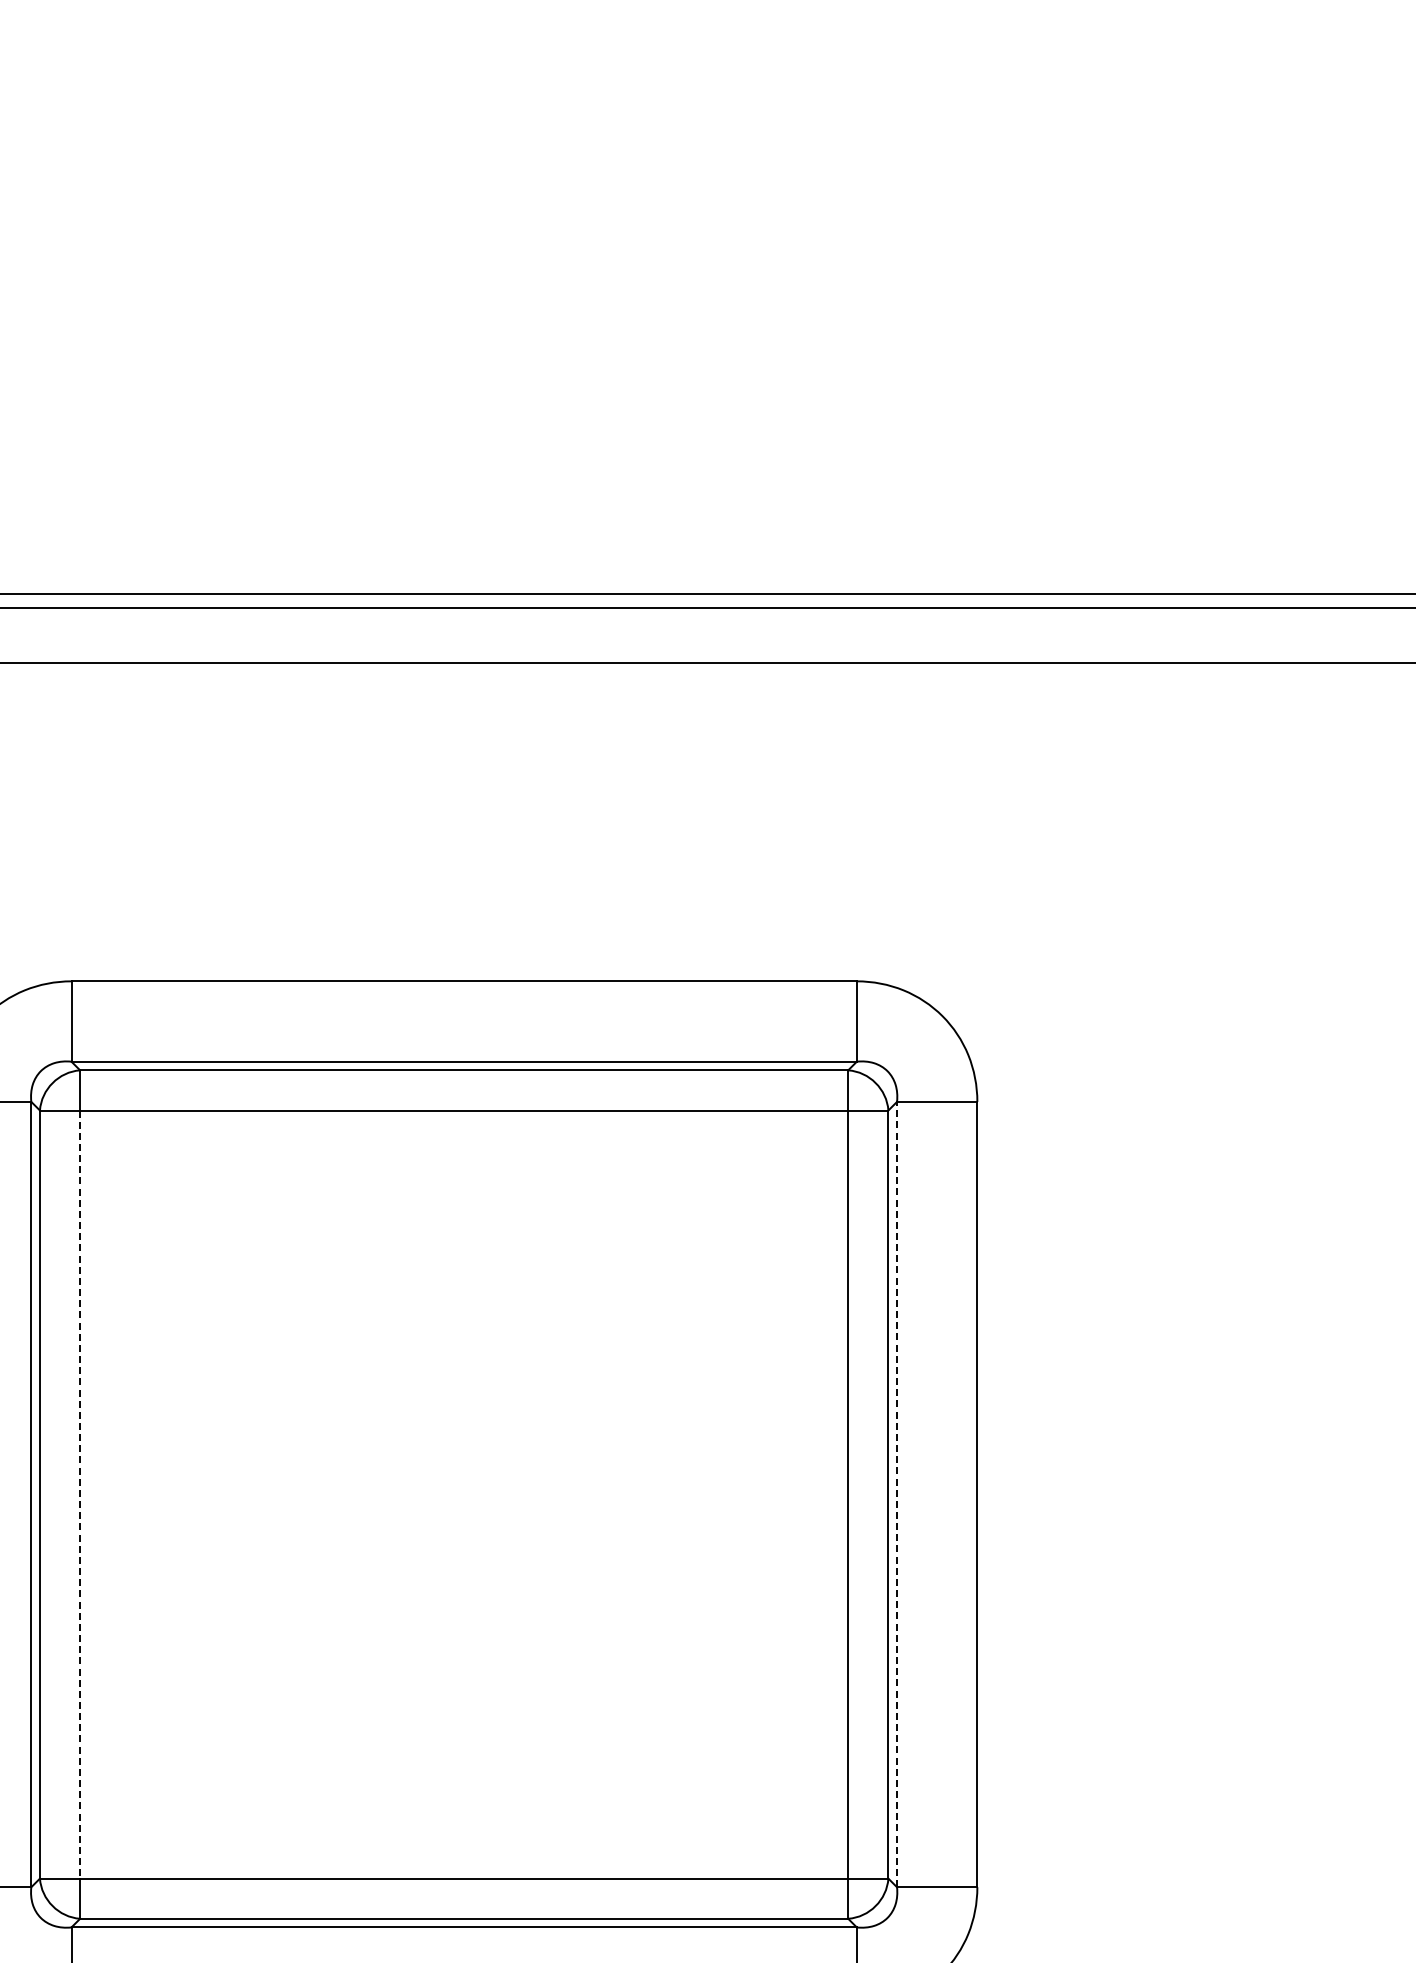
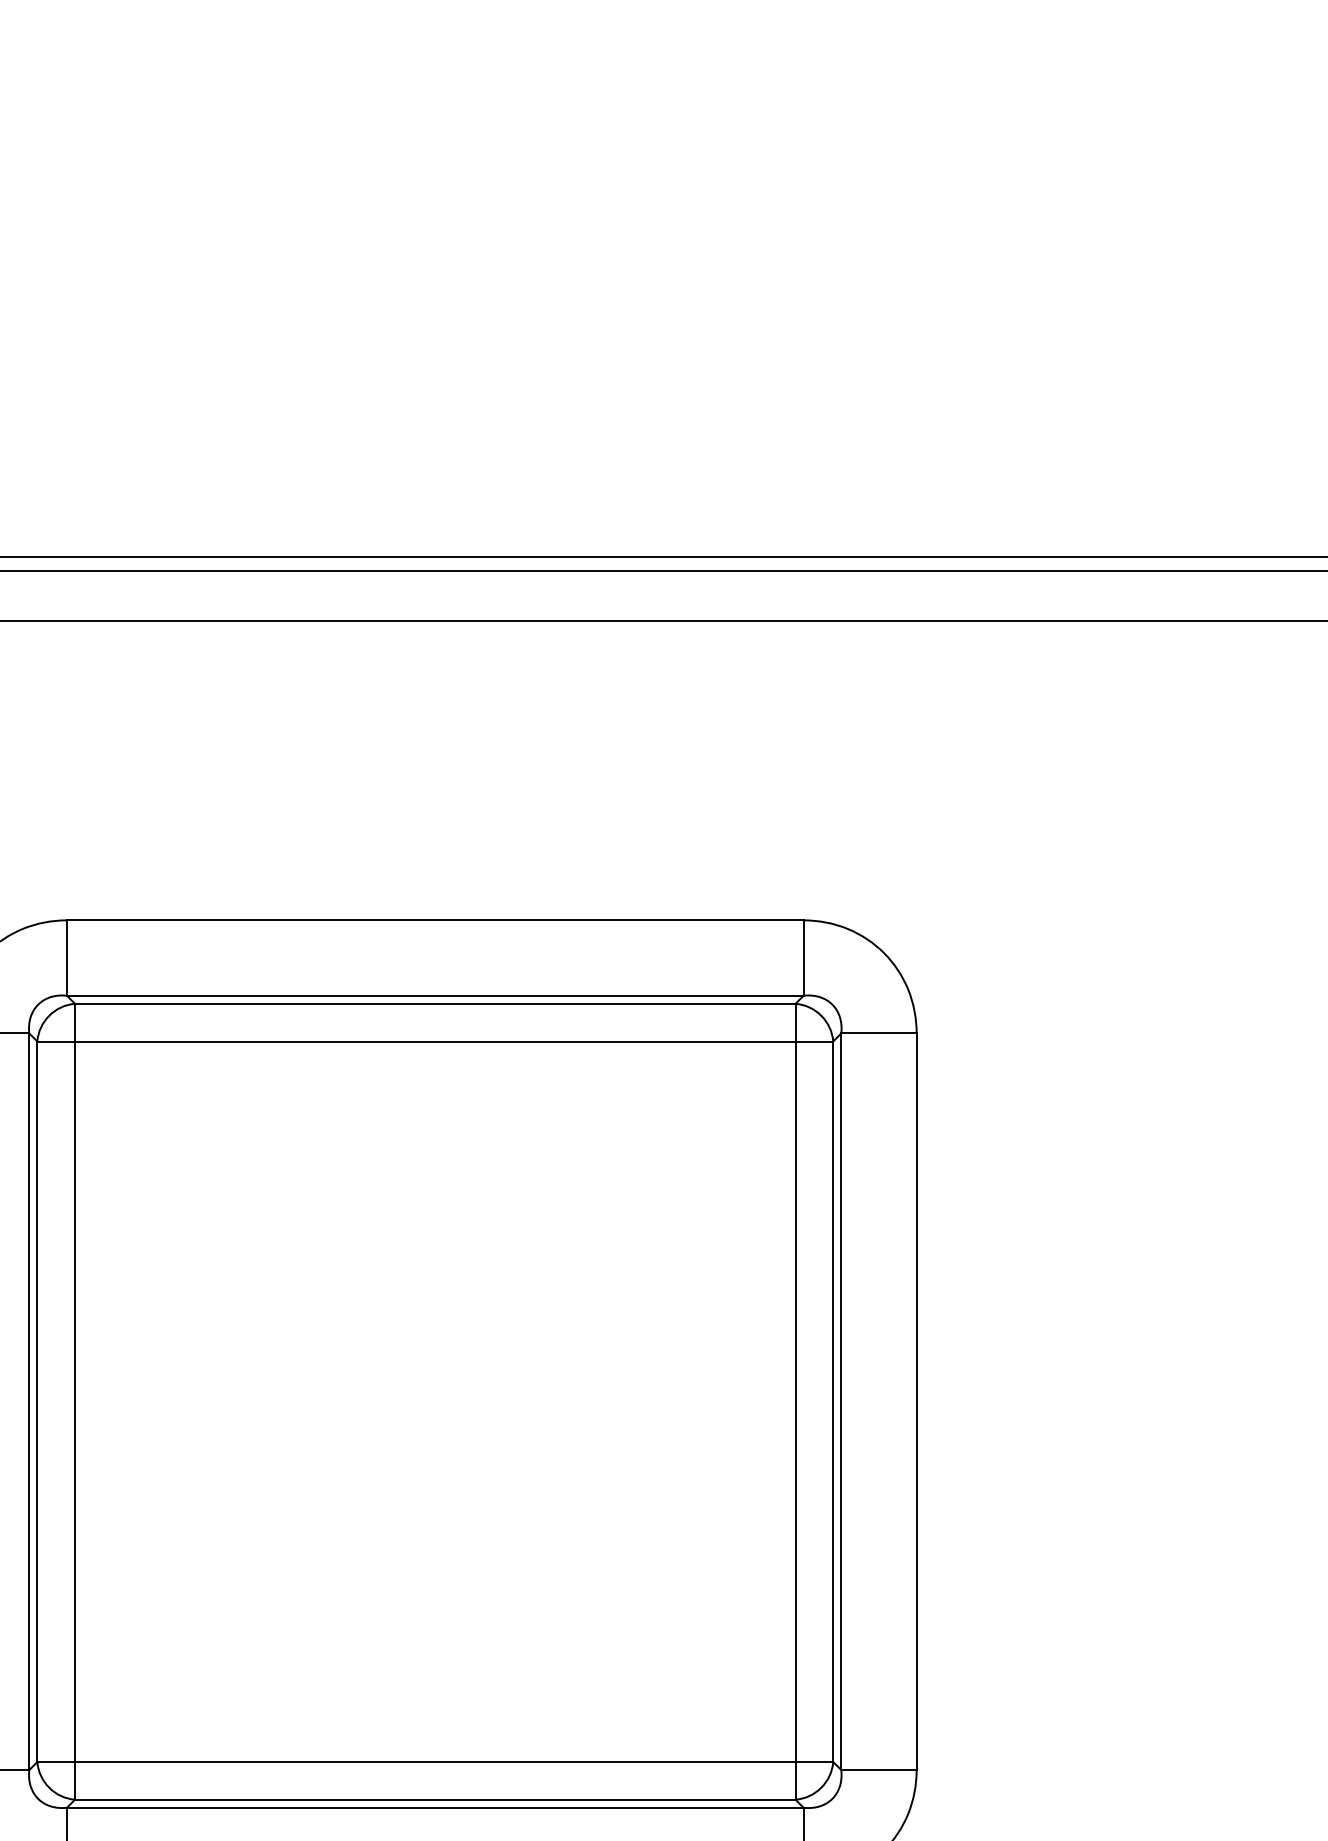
line: (897, 1494) -> (841, 1401), dashed -> solid
line: (80, 1495) -> (75, 1402), dashed -> solid

